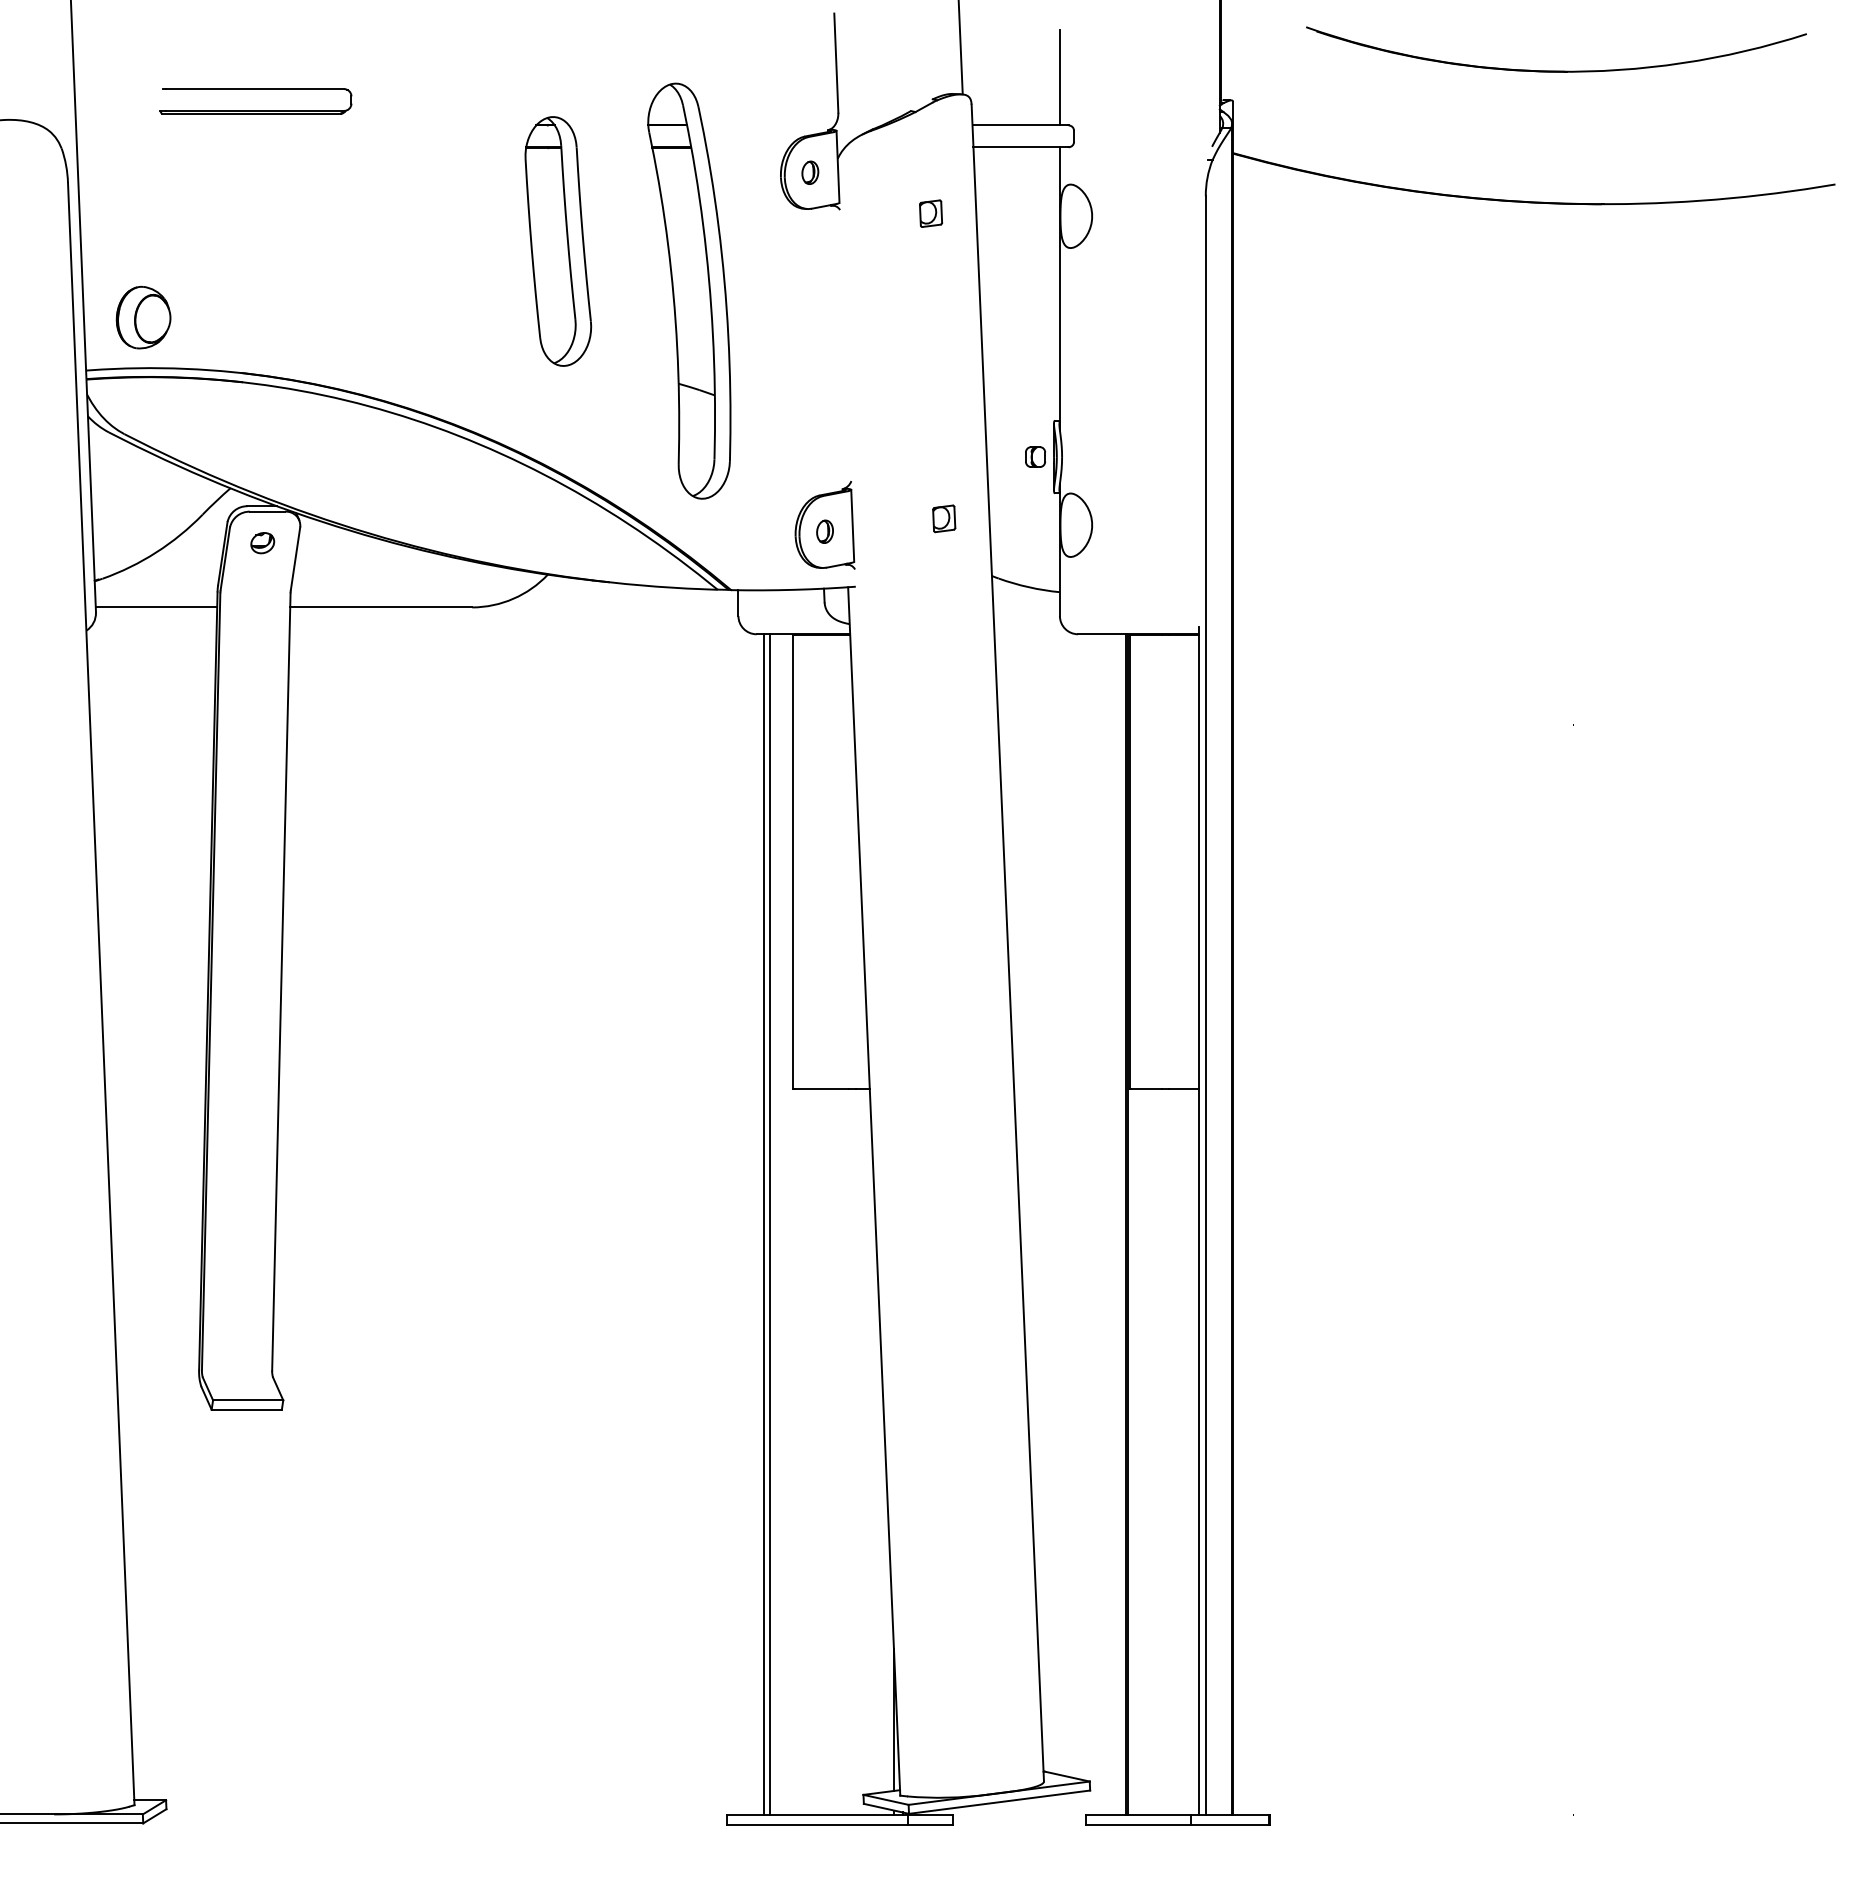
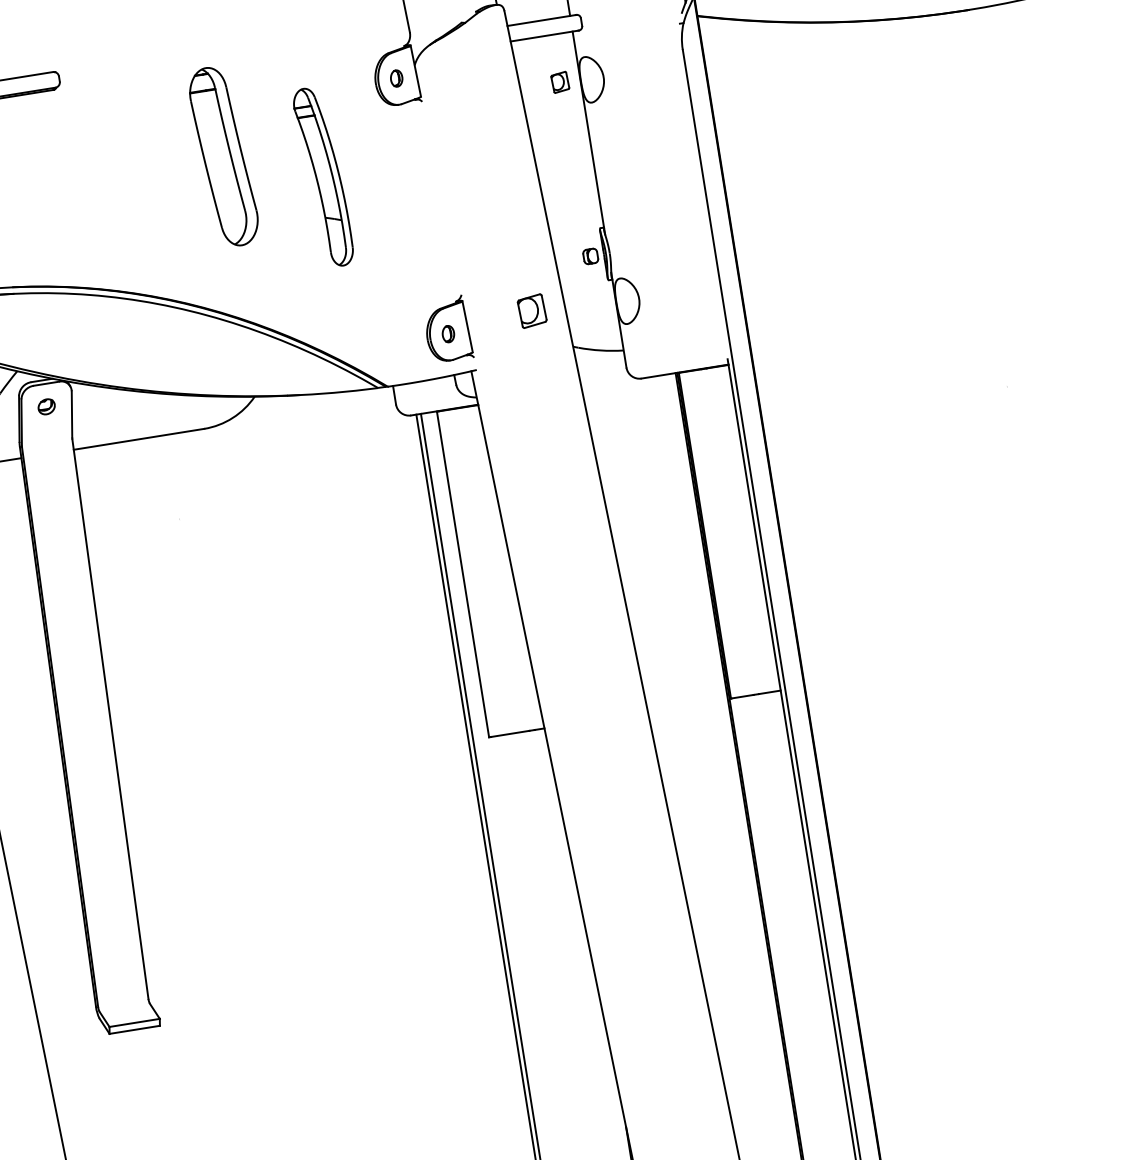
part: (930, 213) -> (559, 82), moved
part: (689, 290) -> (323, 176), size x0.6
part: (944, 518) -> (532, 310), size x1.6

